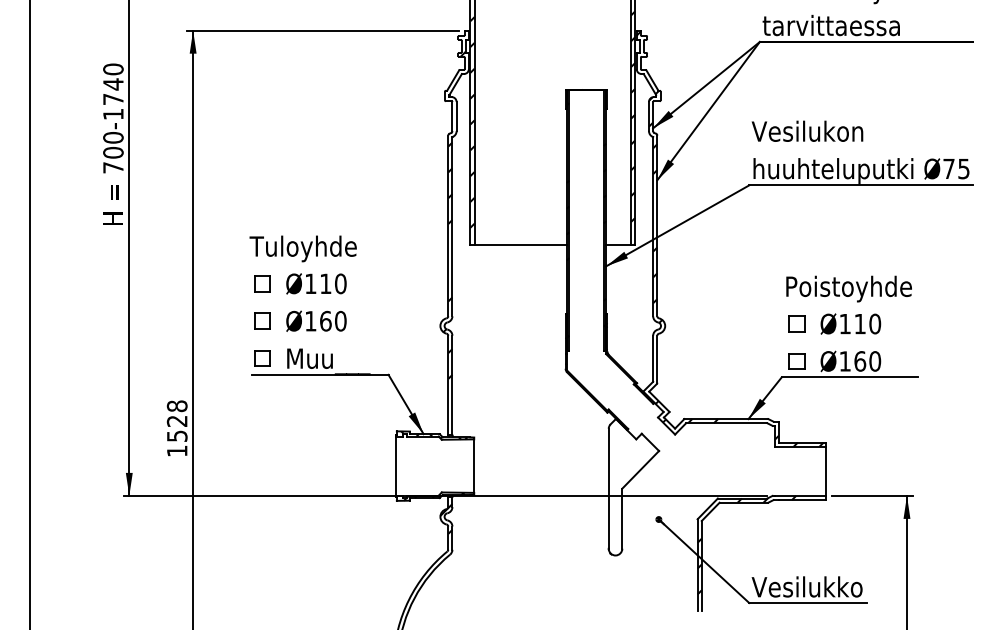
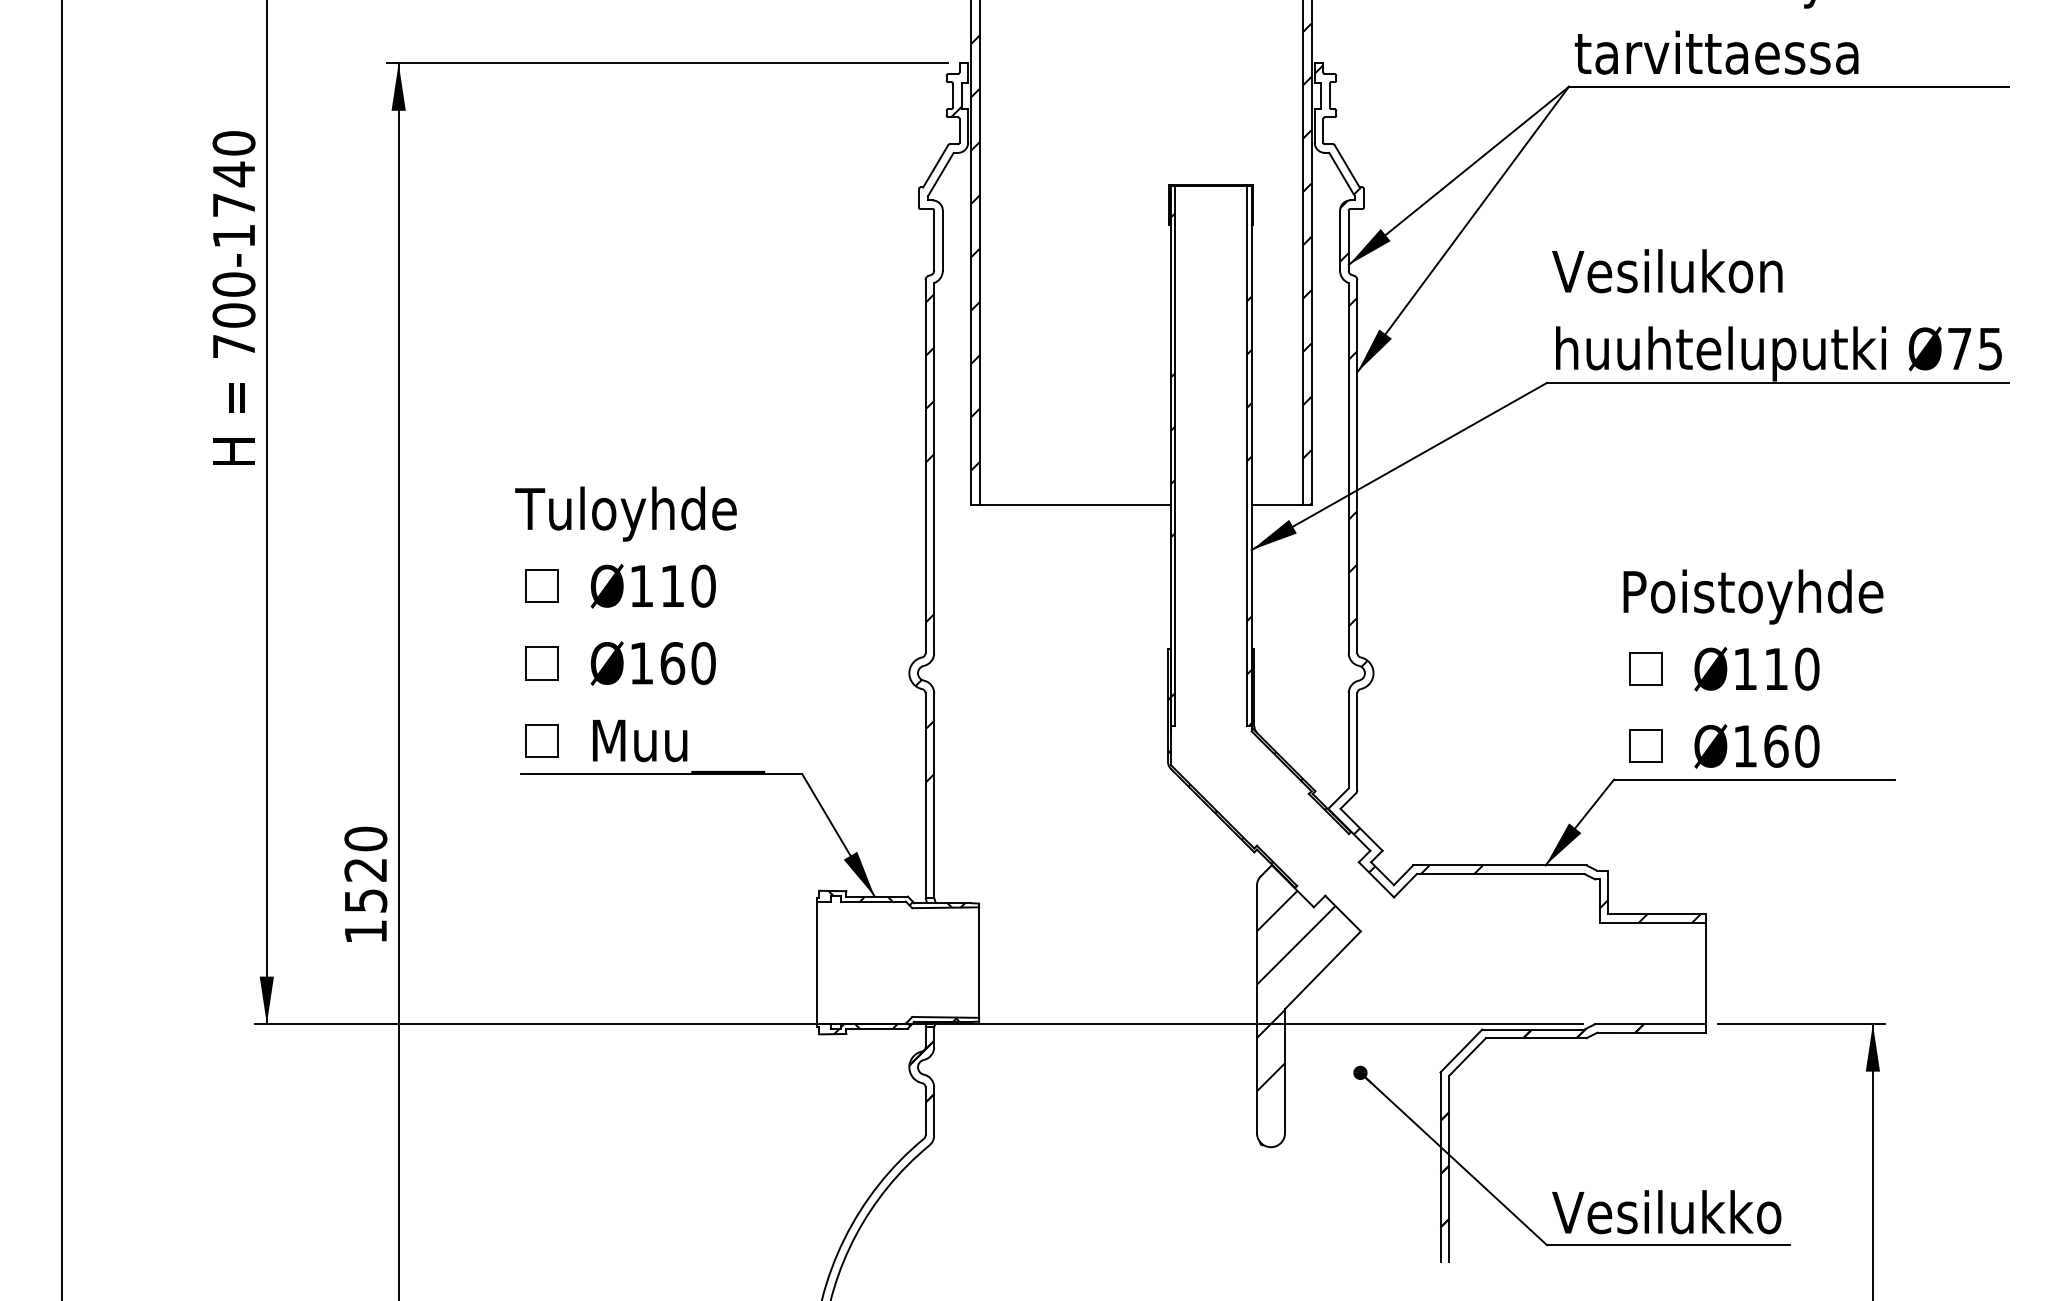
text: (177, 406) -> (366, 839), 1528 -> 1520
hatch: (627, 479) -> (1295, 990), added
hatch: (618, 544) -> (1277, 1124), added

